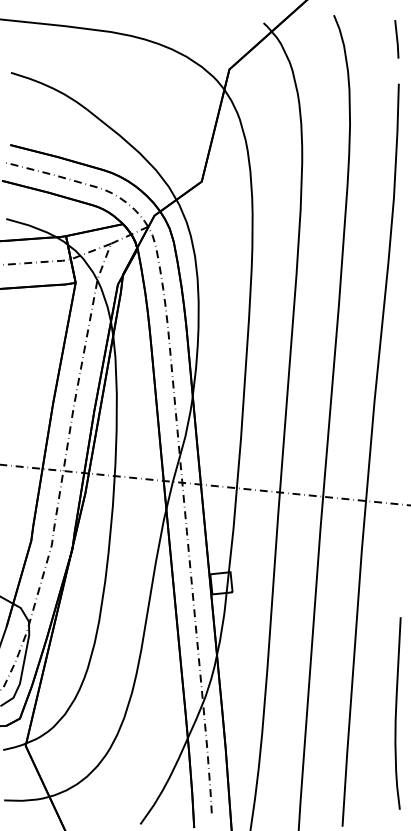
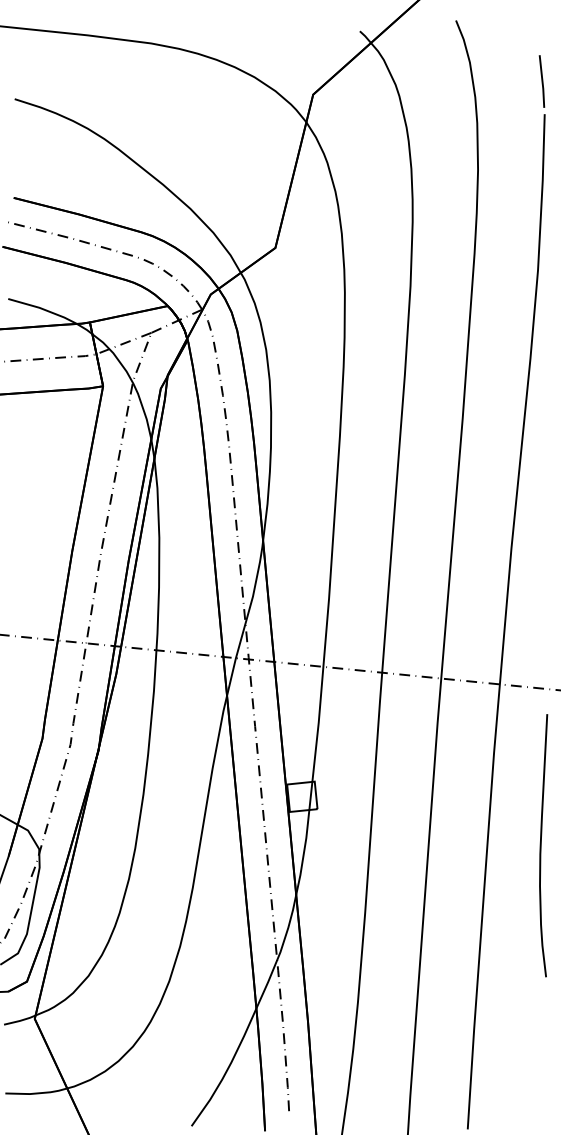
line: (396, 39) -> (541, 81), moved
curve: (396, 713) -> (541, 845), moved

